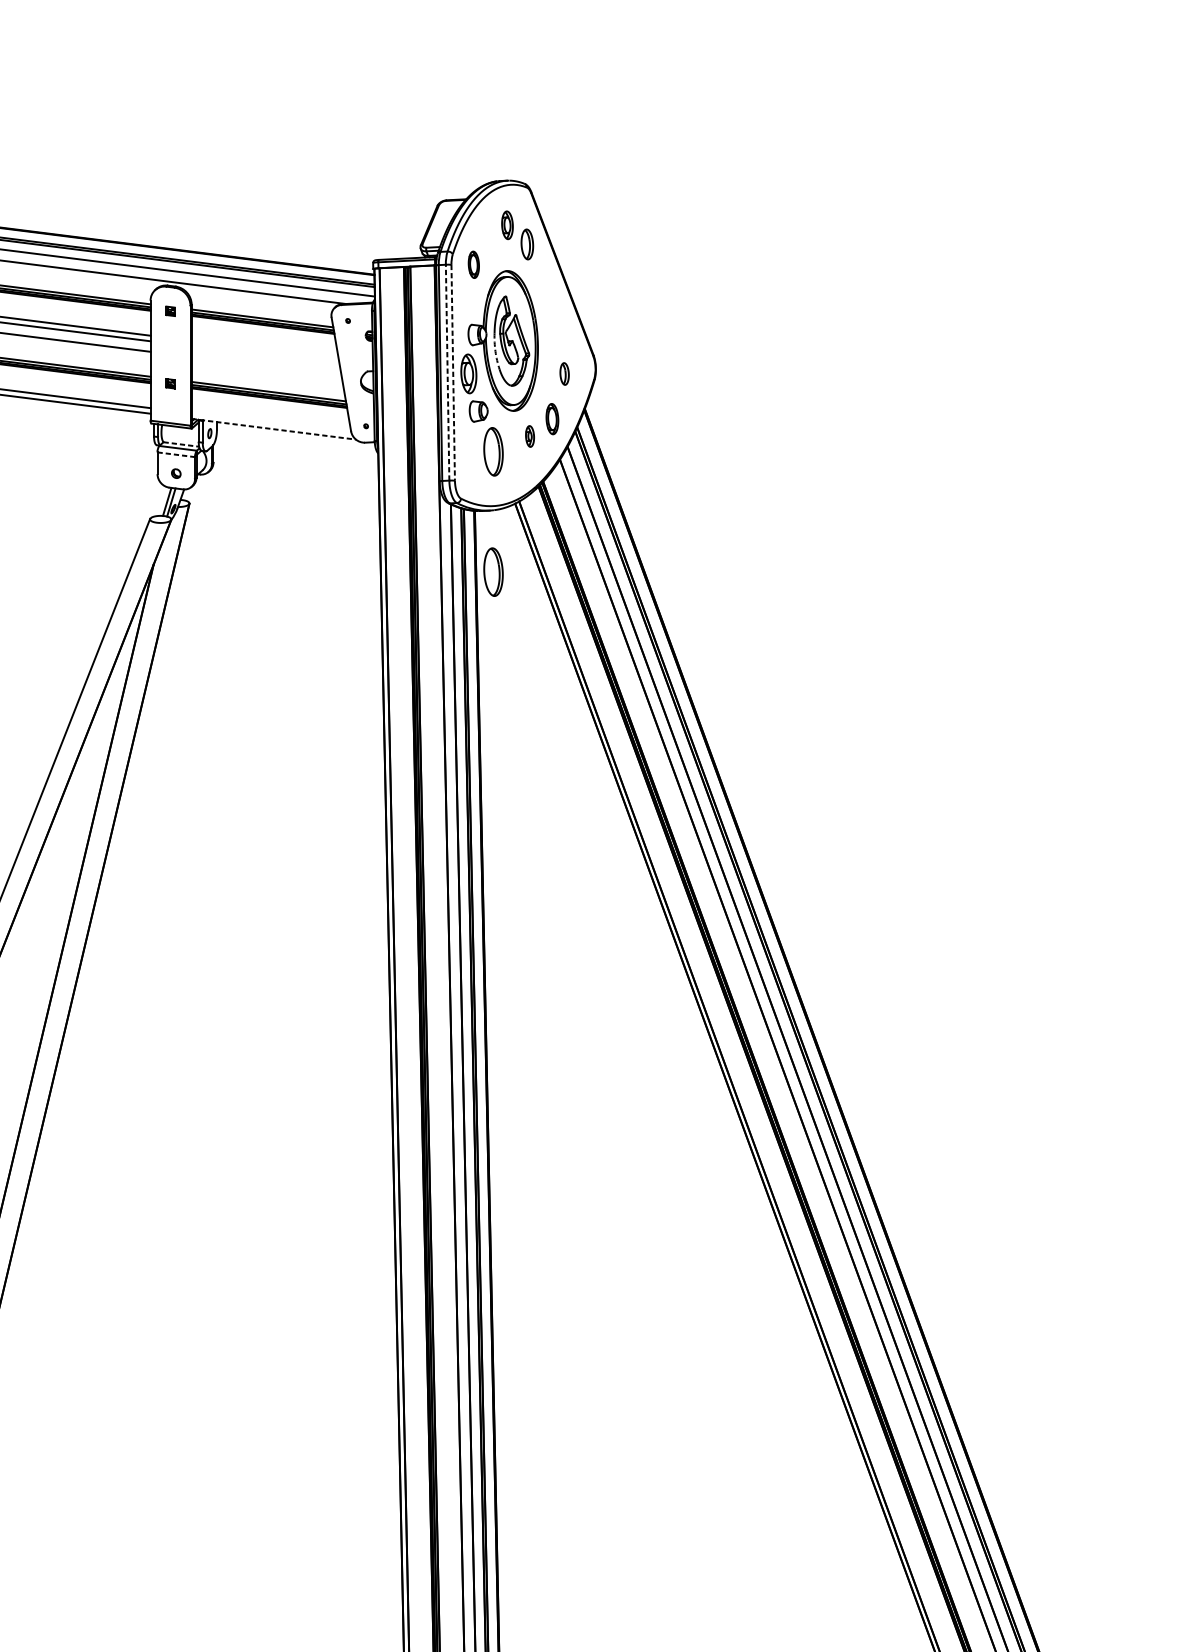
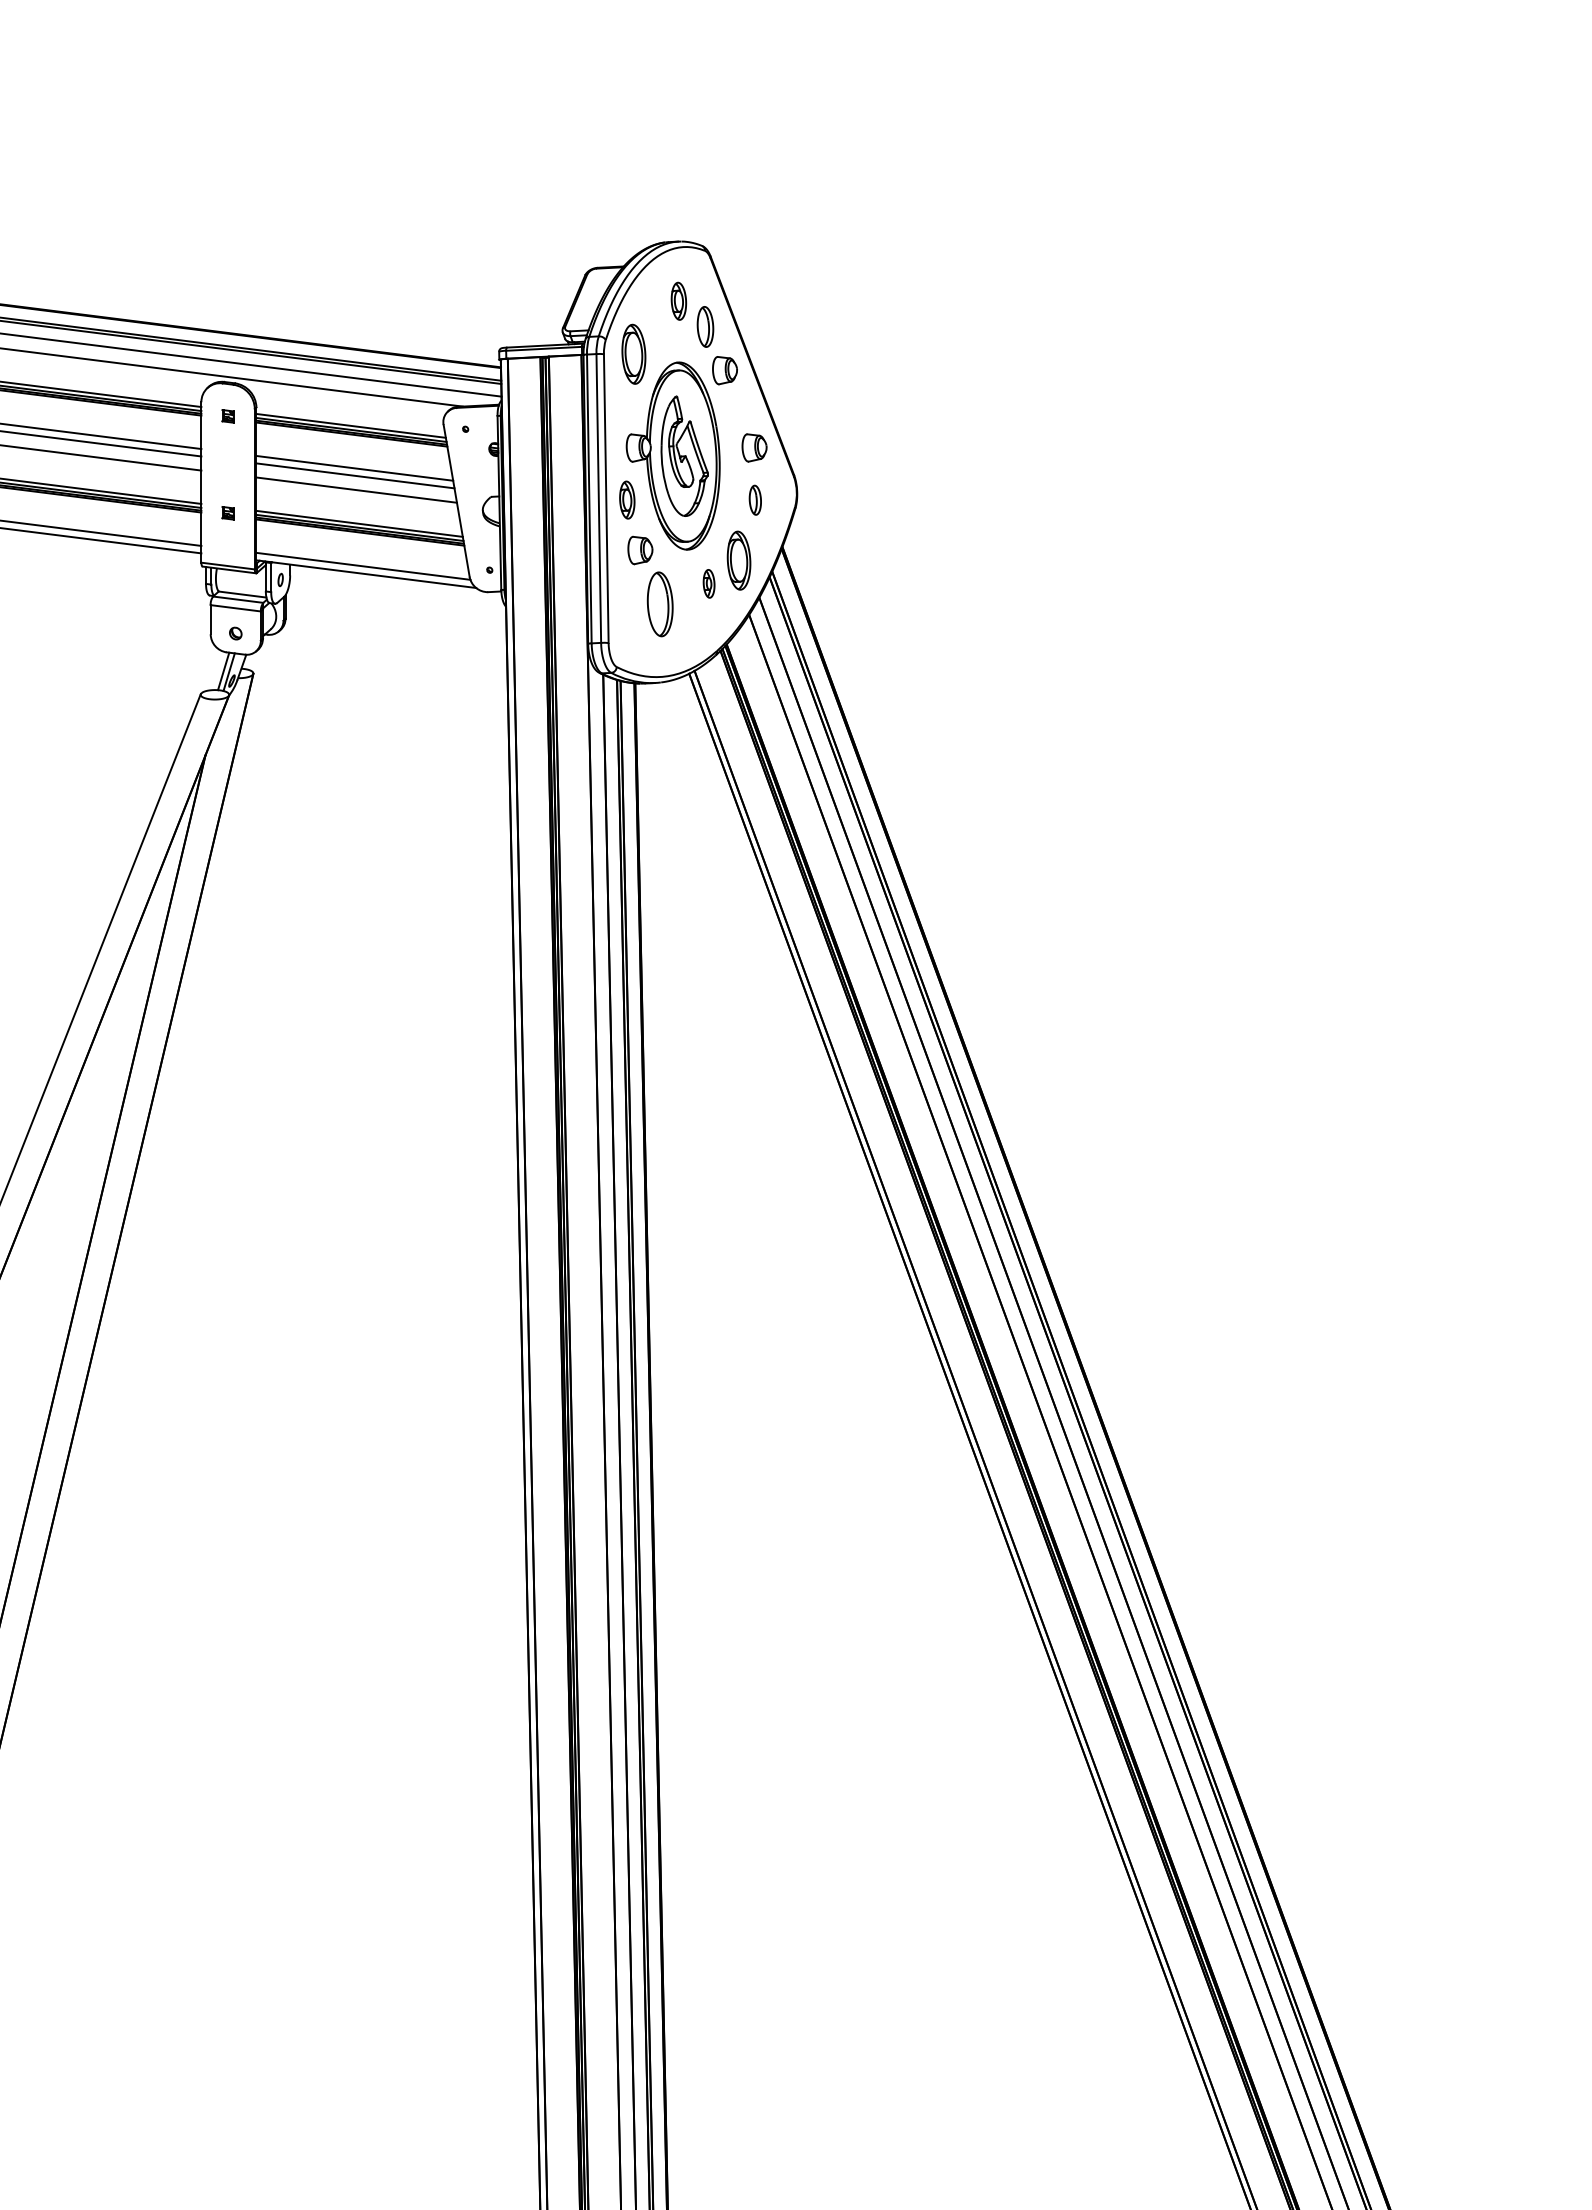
part: (473, 264) -> (633, 353), size x1.67
part: (541, 277) -> (724, 370), added
part: (563, 334) -> (754, 447), added
line: (265, 349) -> (354, 467), added
arc: (495, 351) -> (662, 470), dashed -> solid
line: (265, 355) -> (355, 475), added
line: (266, 365) -> (356, 489), added
line: (447, 371) -> (598, 497), dashed -> solid
line: (453, 373) -> (606, 499), dashed -> solid
part: (469, 373) -> (627, 499), size x0.71
part: (552, 419) -> (738, 560), size x1.43
line: (271, 422) -> (363, 565), added
line: (273, 429) -> (366, 574), dashed -> solid
line: (181, 444) -> (242, 594), dashed -> solid
line: (176, 454) -> (236, 608), dashed -> solid
part: (492, 572) -> (659, 765), removed

